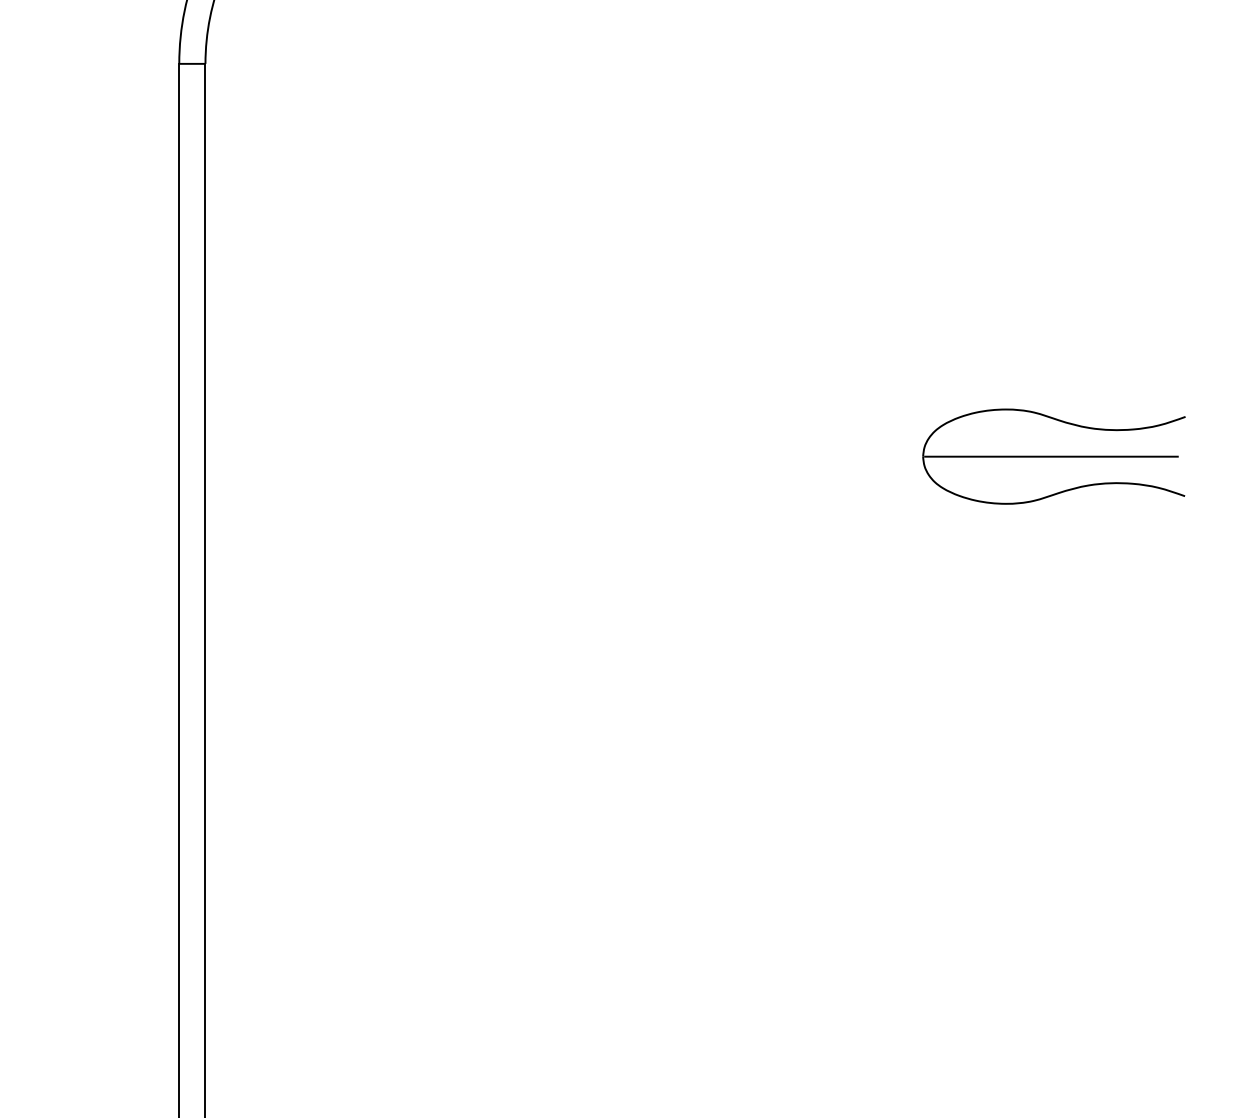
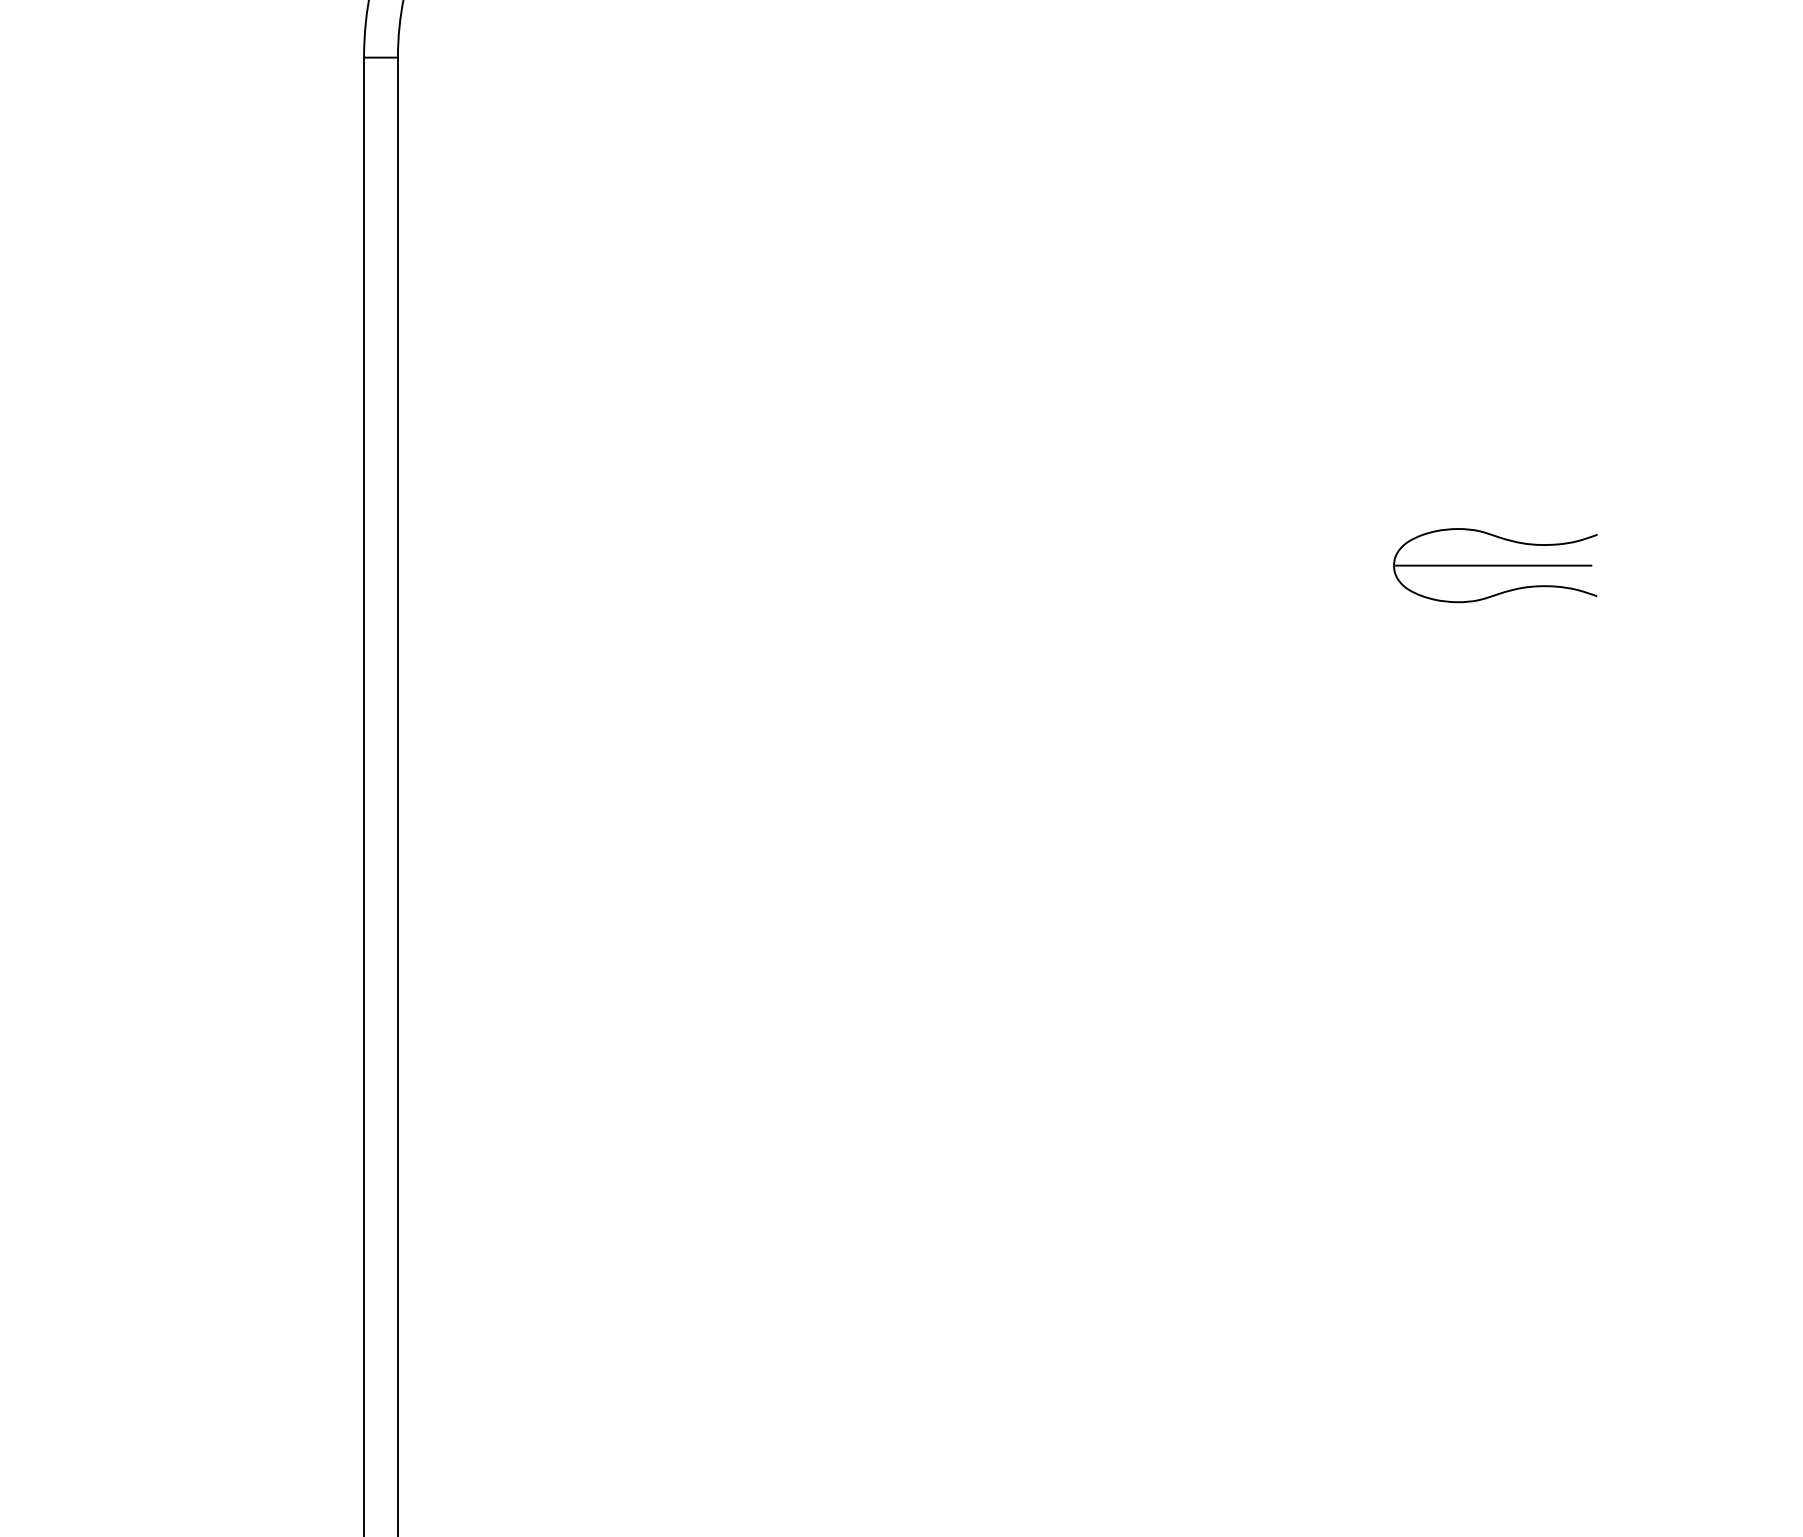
part: (1054, 456) -> (1495, 565), size x0.6

